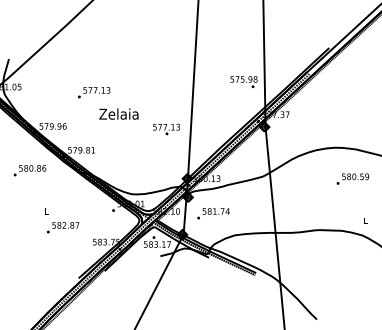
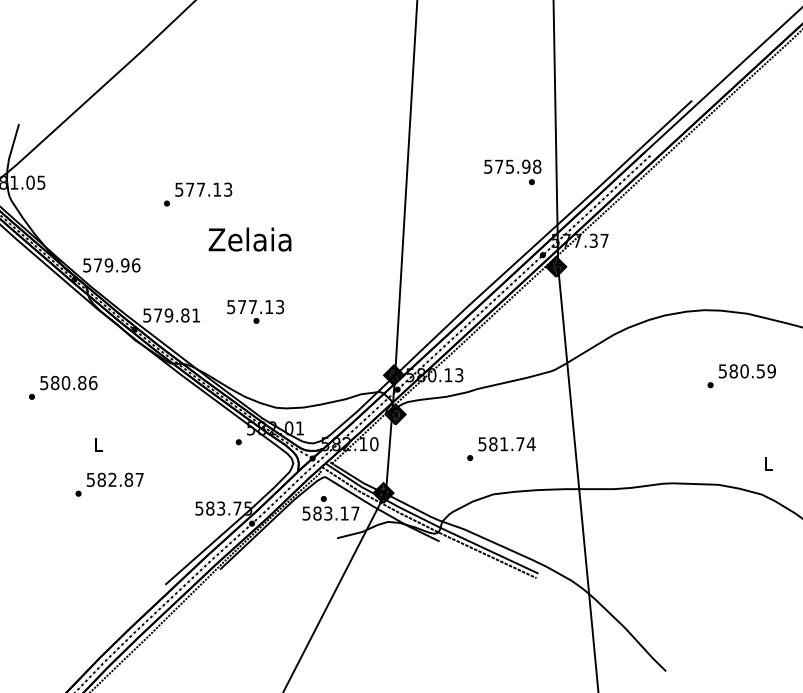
text: (166, 129) -> (255, 311), moved
text: (29, 170) -> (62, 387), moved
text: (213, 213) -> (501, 448), moved
text: (63, 227) -> (110, 484), moved

